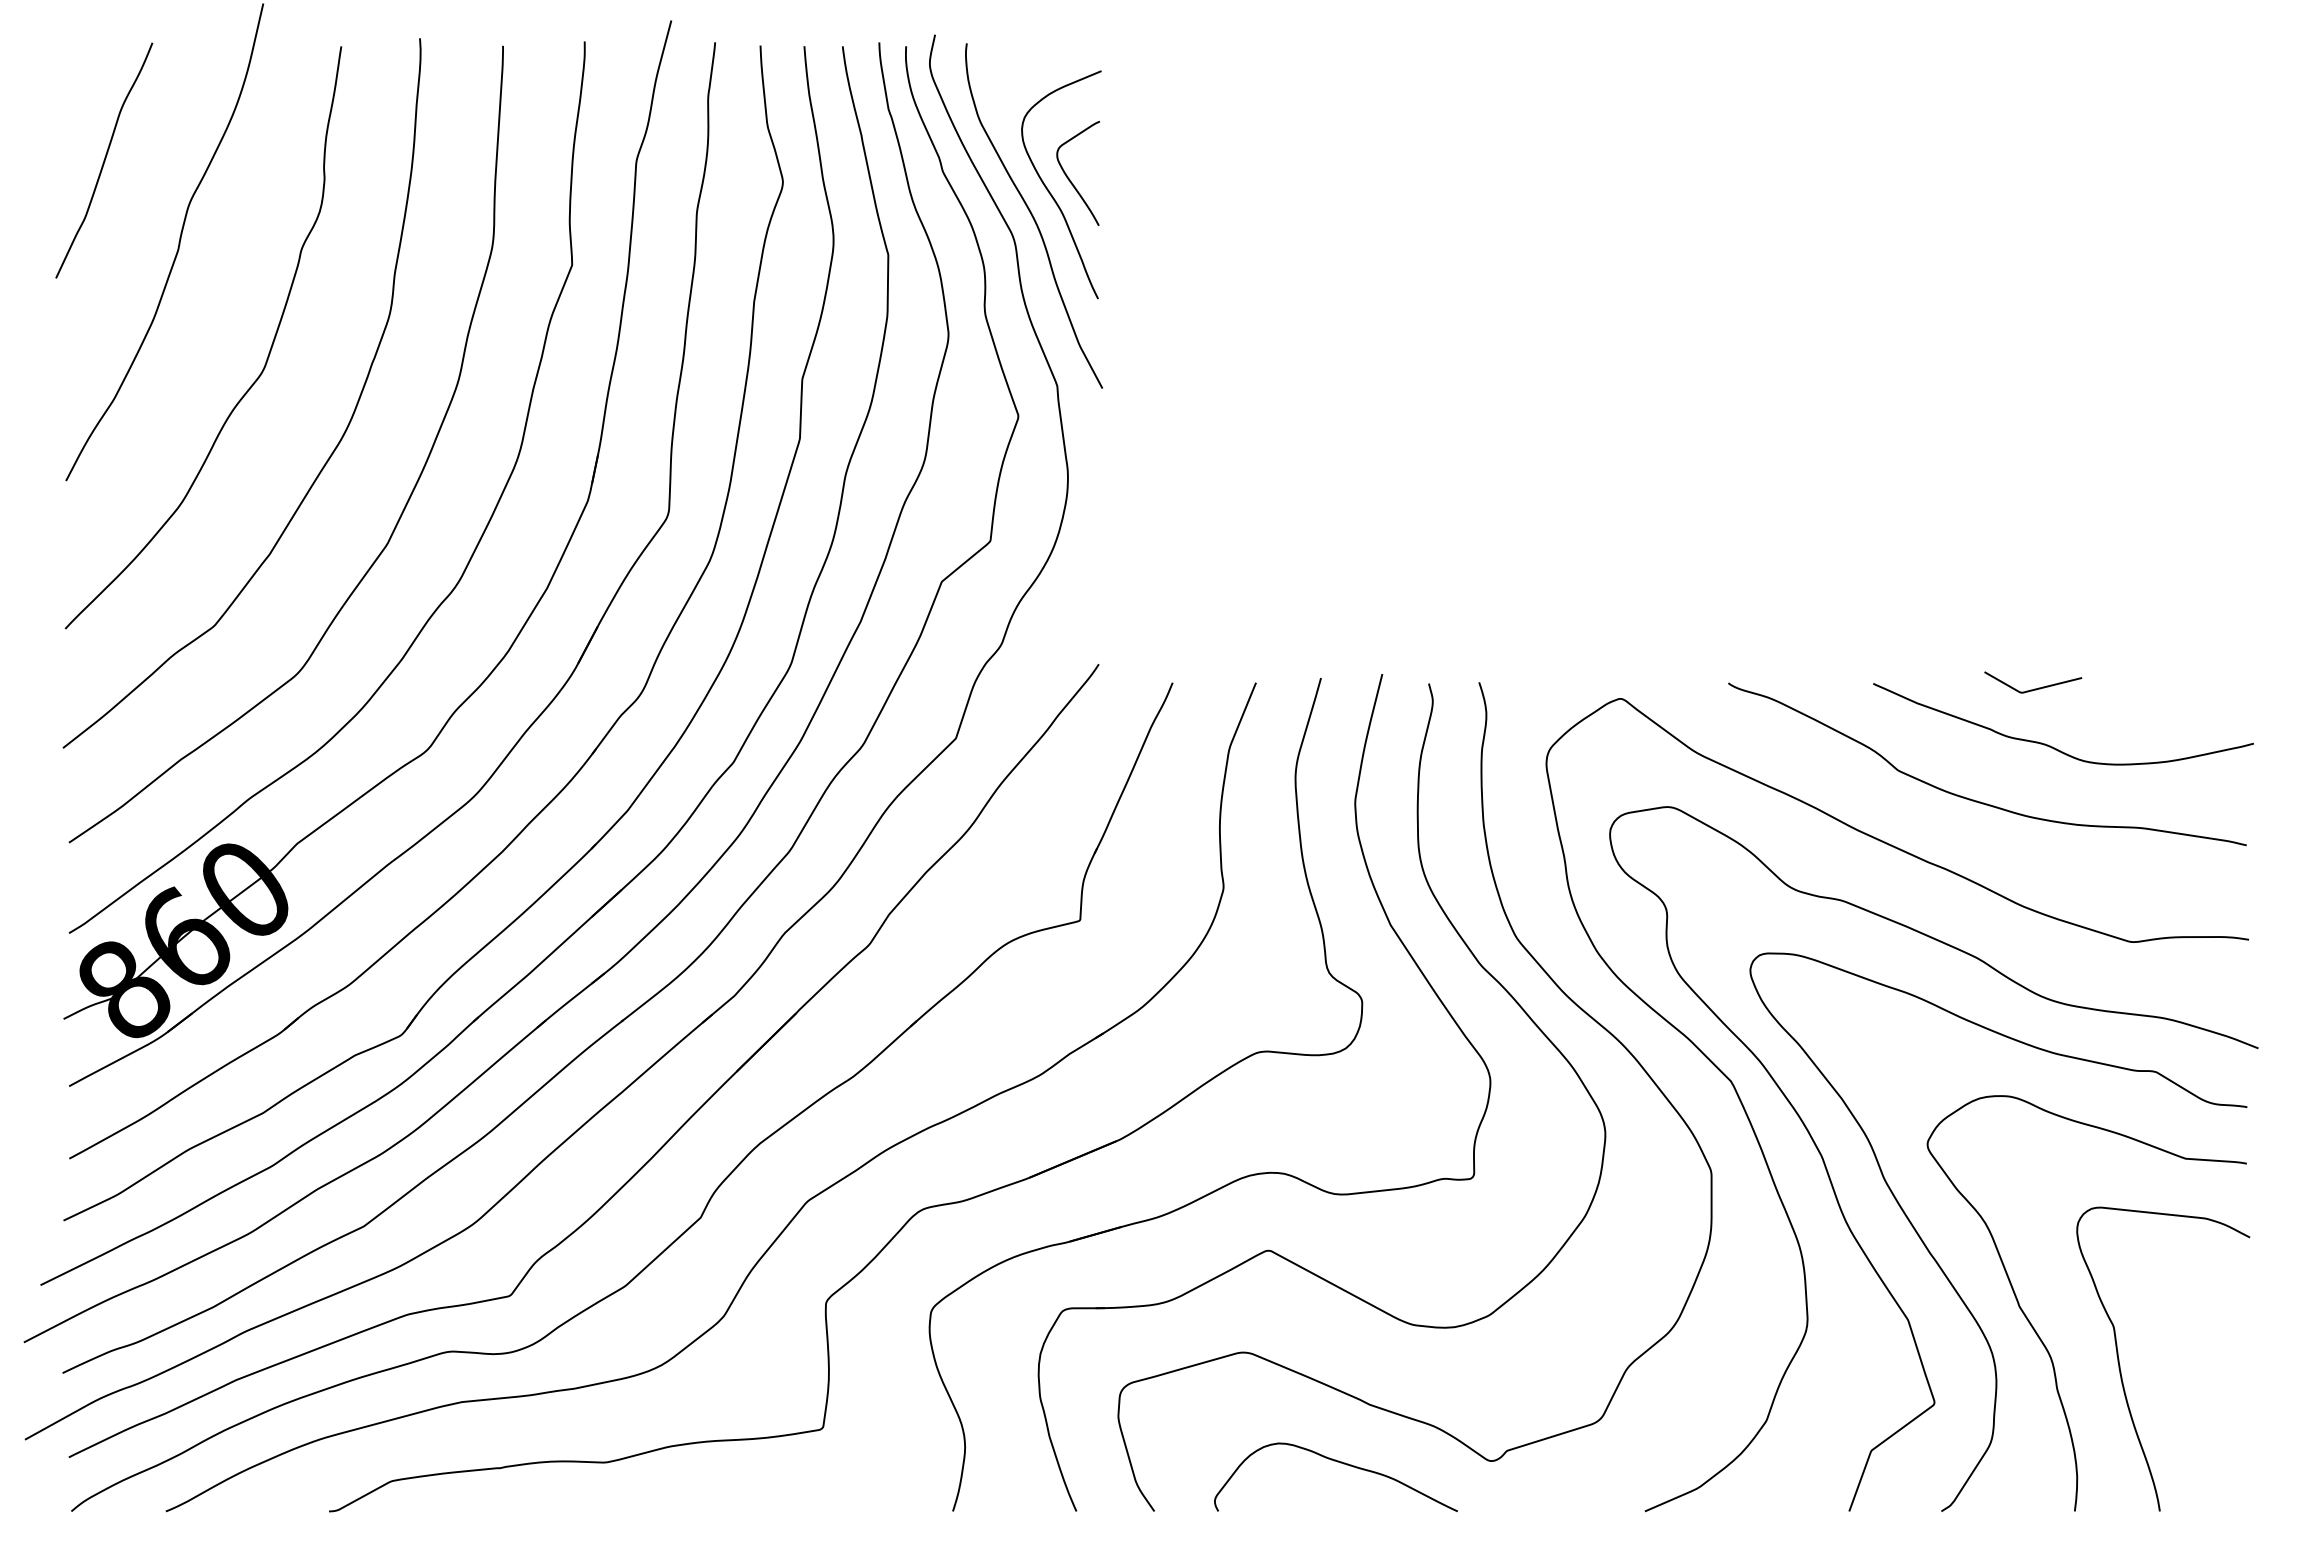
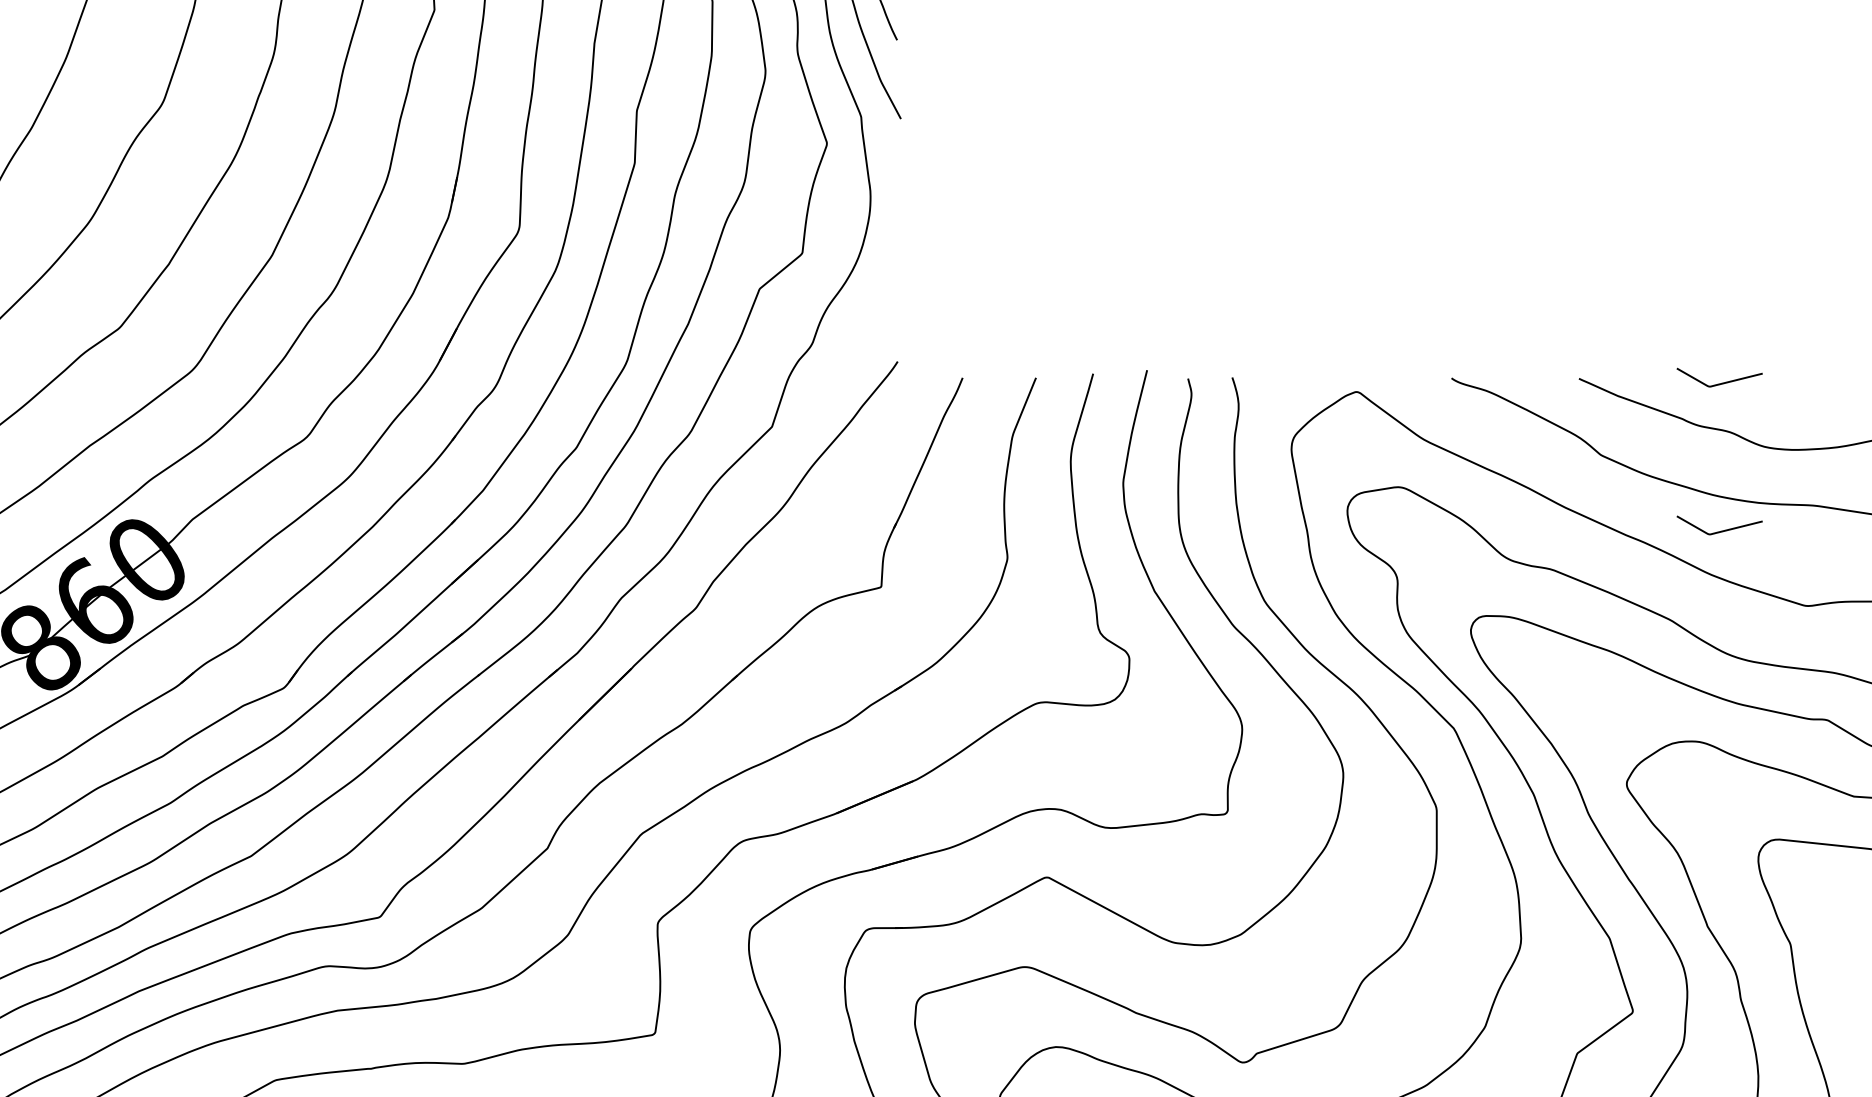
curve: (2034, 856) -> (1720, 530), added

